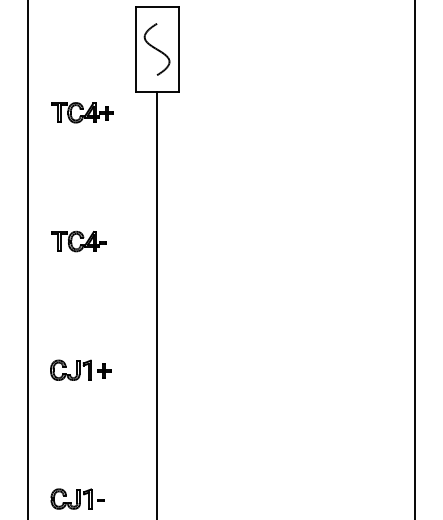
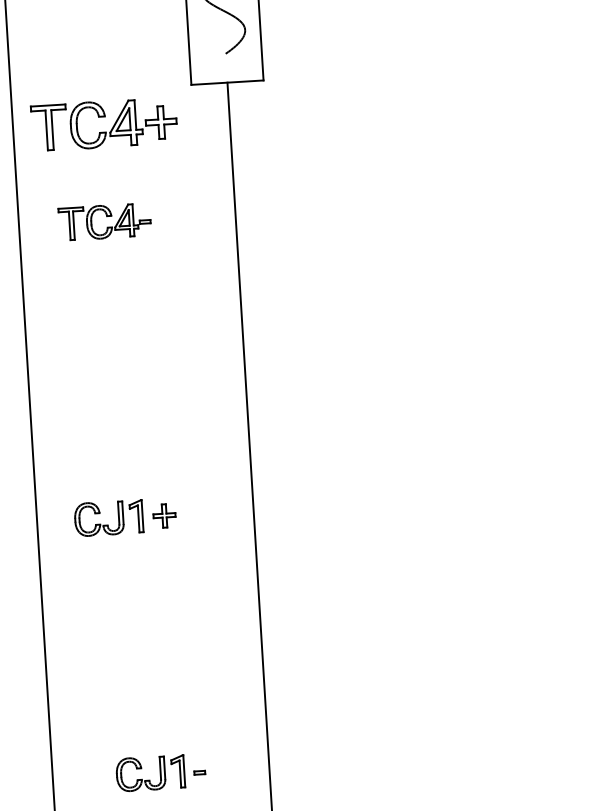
part: (82, 112) -> (104, 124), size x1.4
part: (78, 241) -> (103, 221), moved
part: (80, 369) -> (124, 515), moved
part: (77, 498) -> (160, 771), moved

